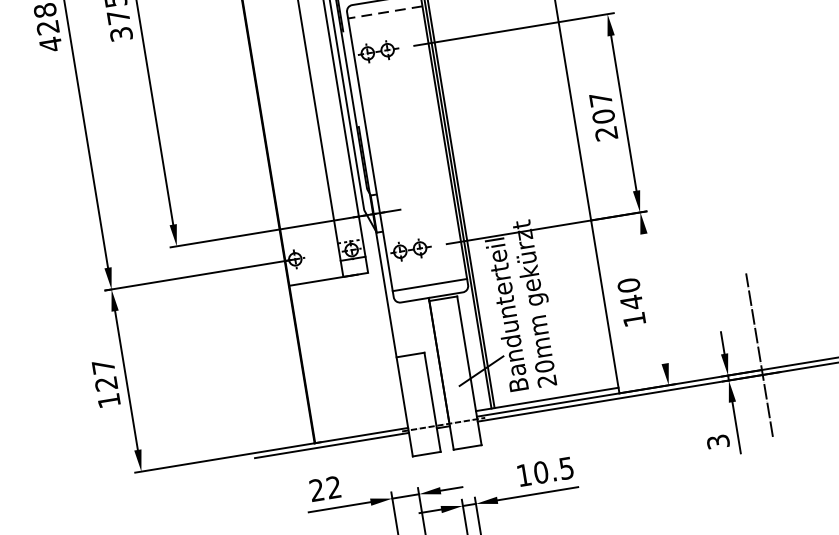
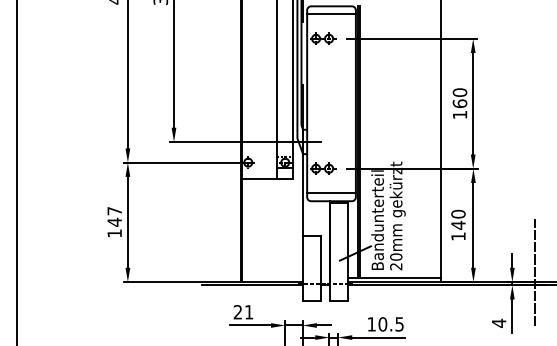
line: (385, 12) -> (331, 14), dashed -> solid
text: (602, 116) -> (459, 103), 207 -> 160
line: (654, 297) -> (473, 224), added
text: (105, 382) -> (114, 221), 127 -> 147
text: (717, 440) -> (498, 322), 3 -> 4
text: (334, 487) -> (249, 312), 22 -> 21

